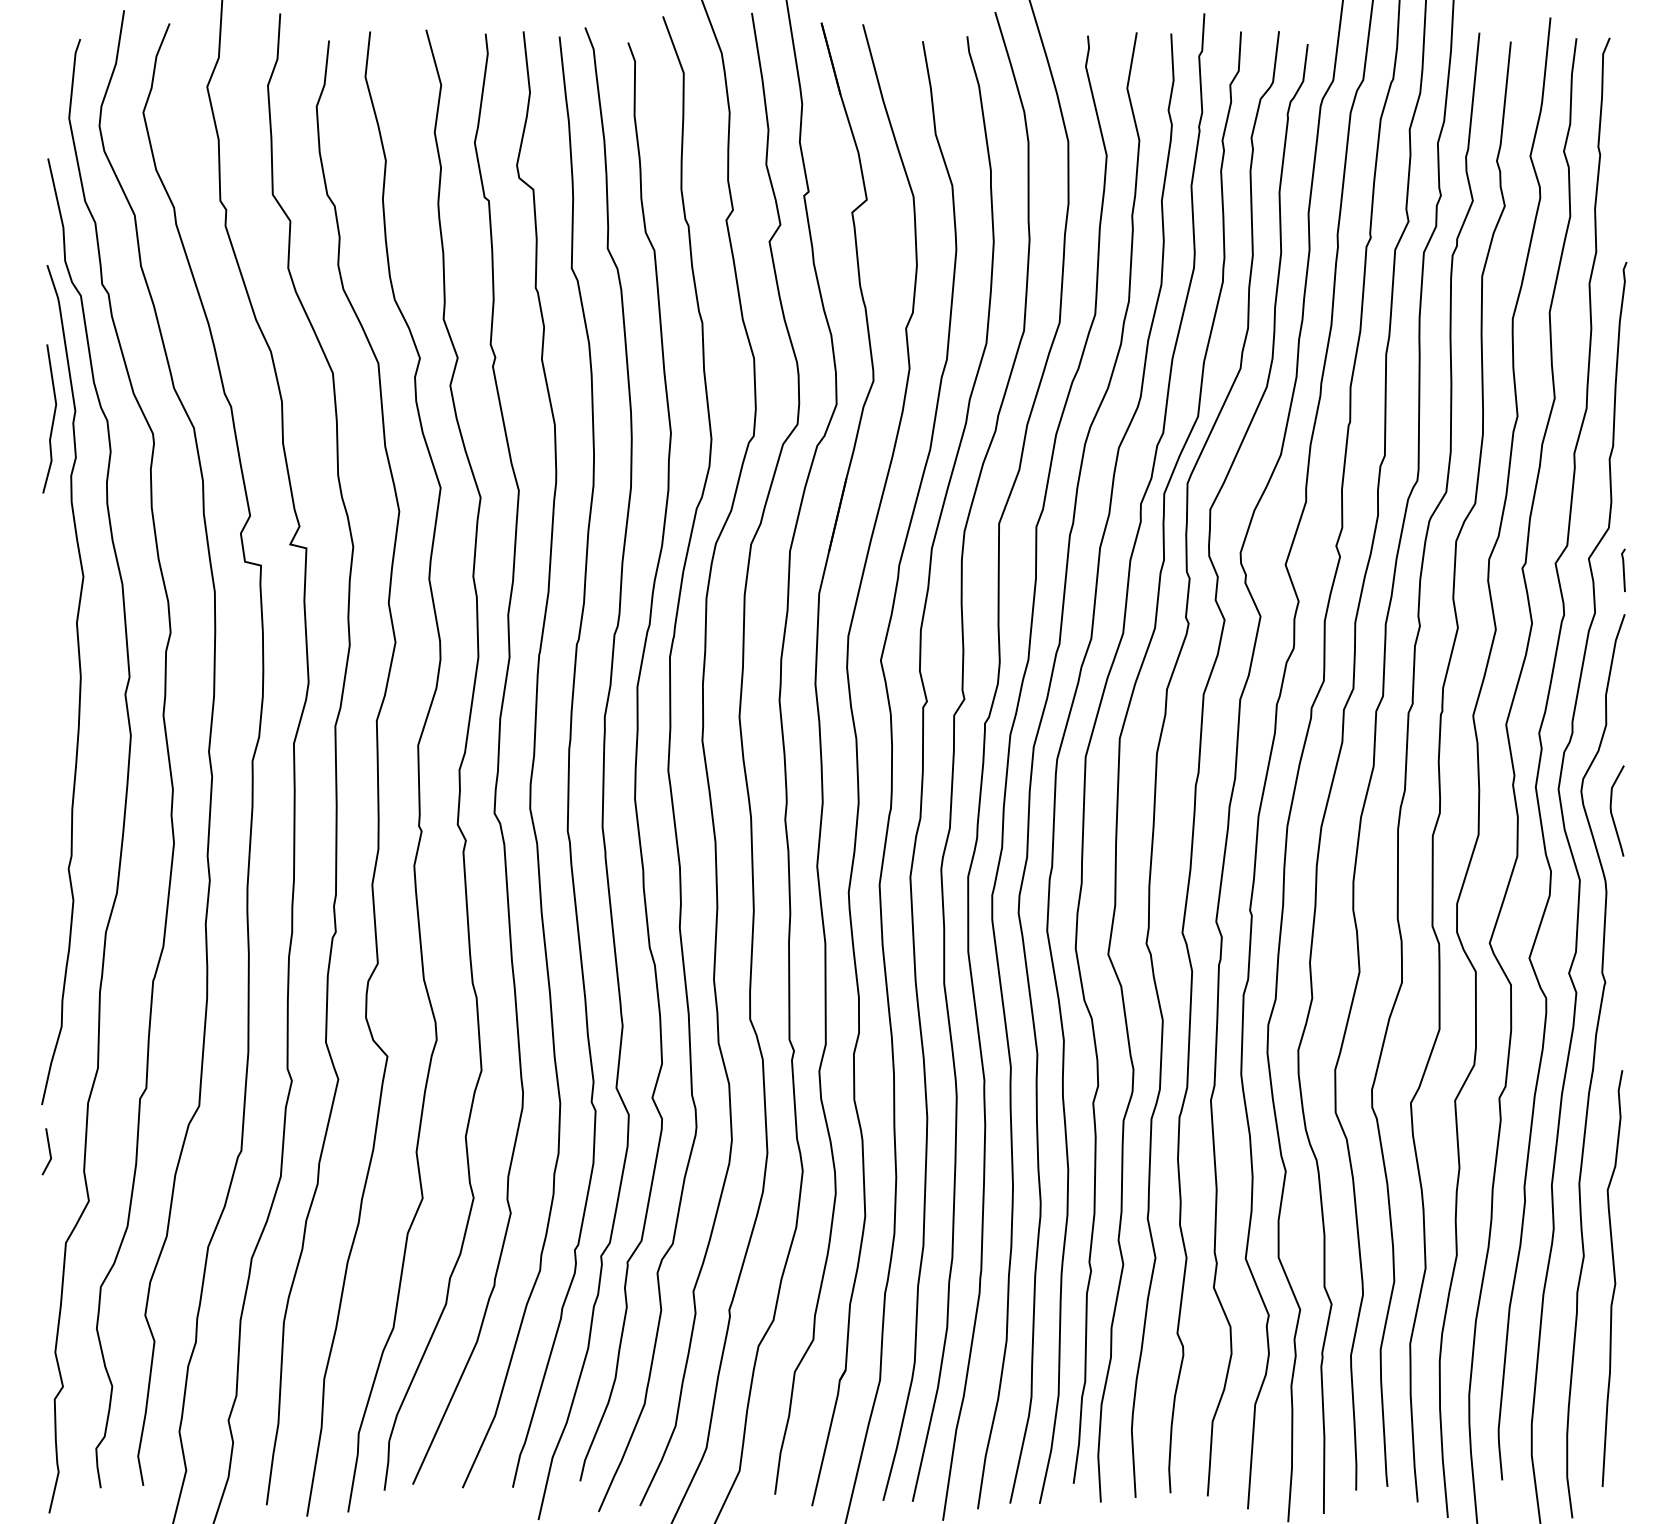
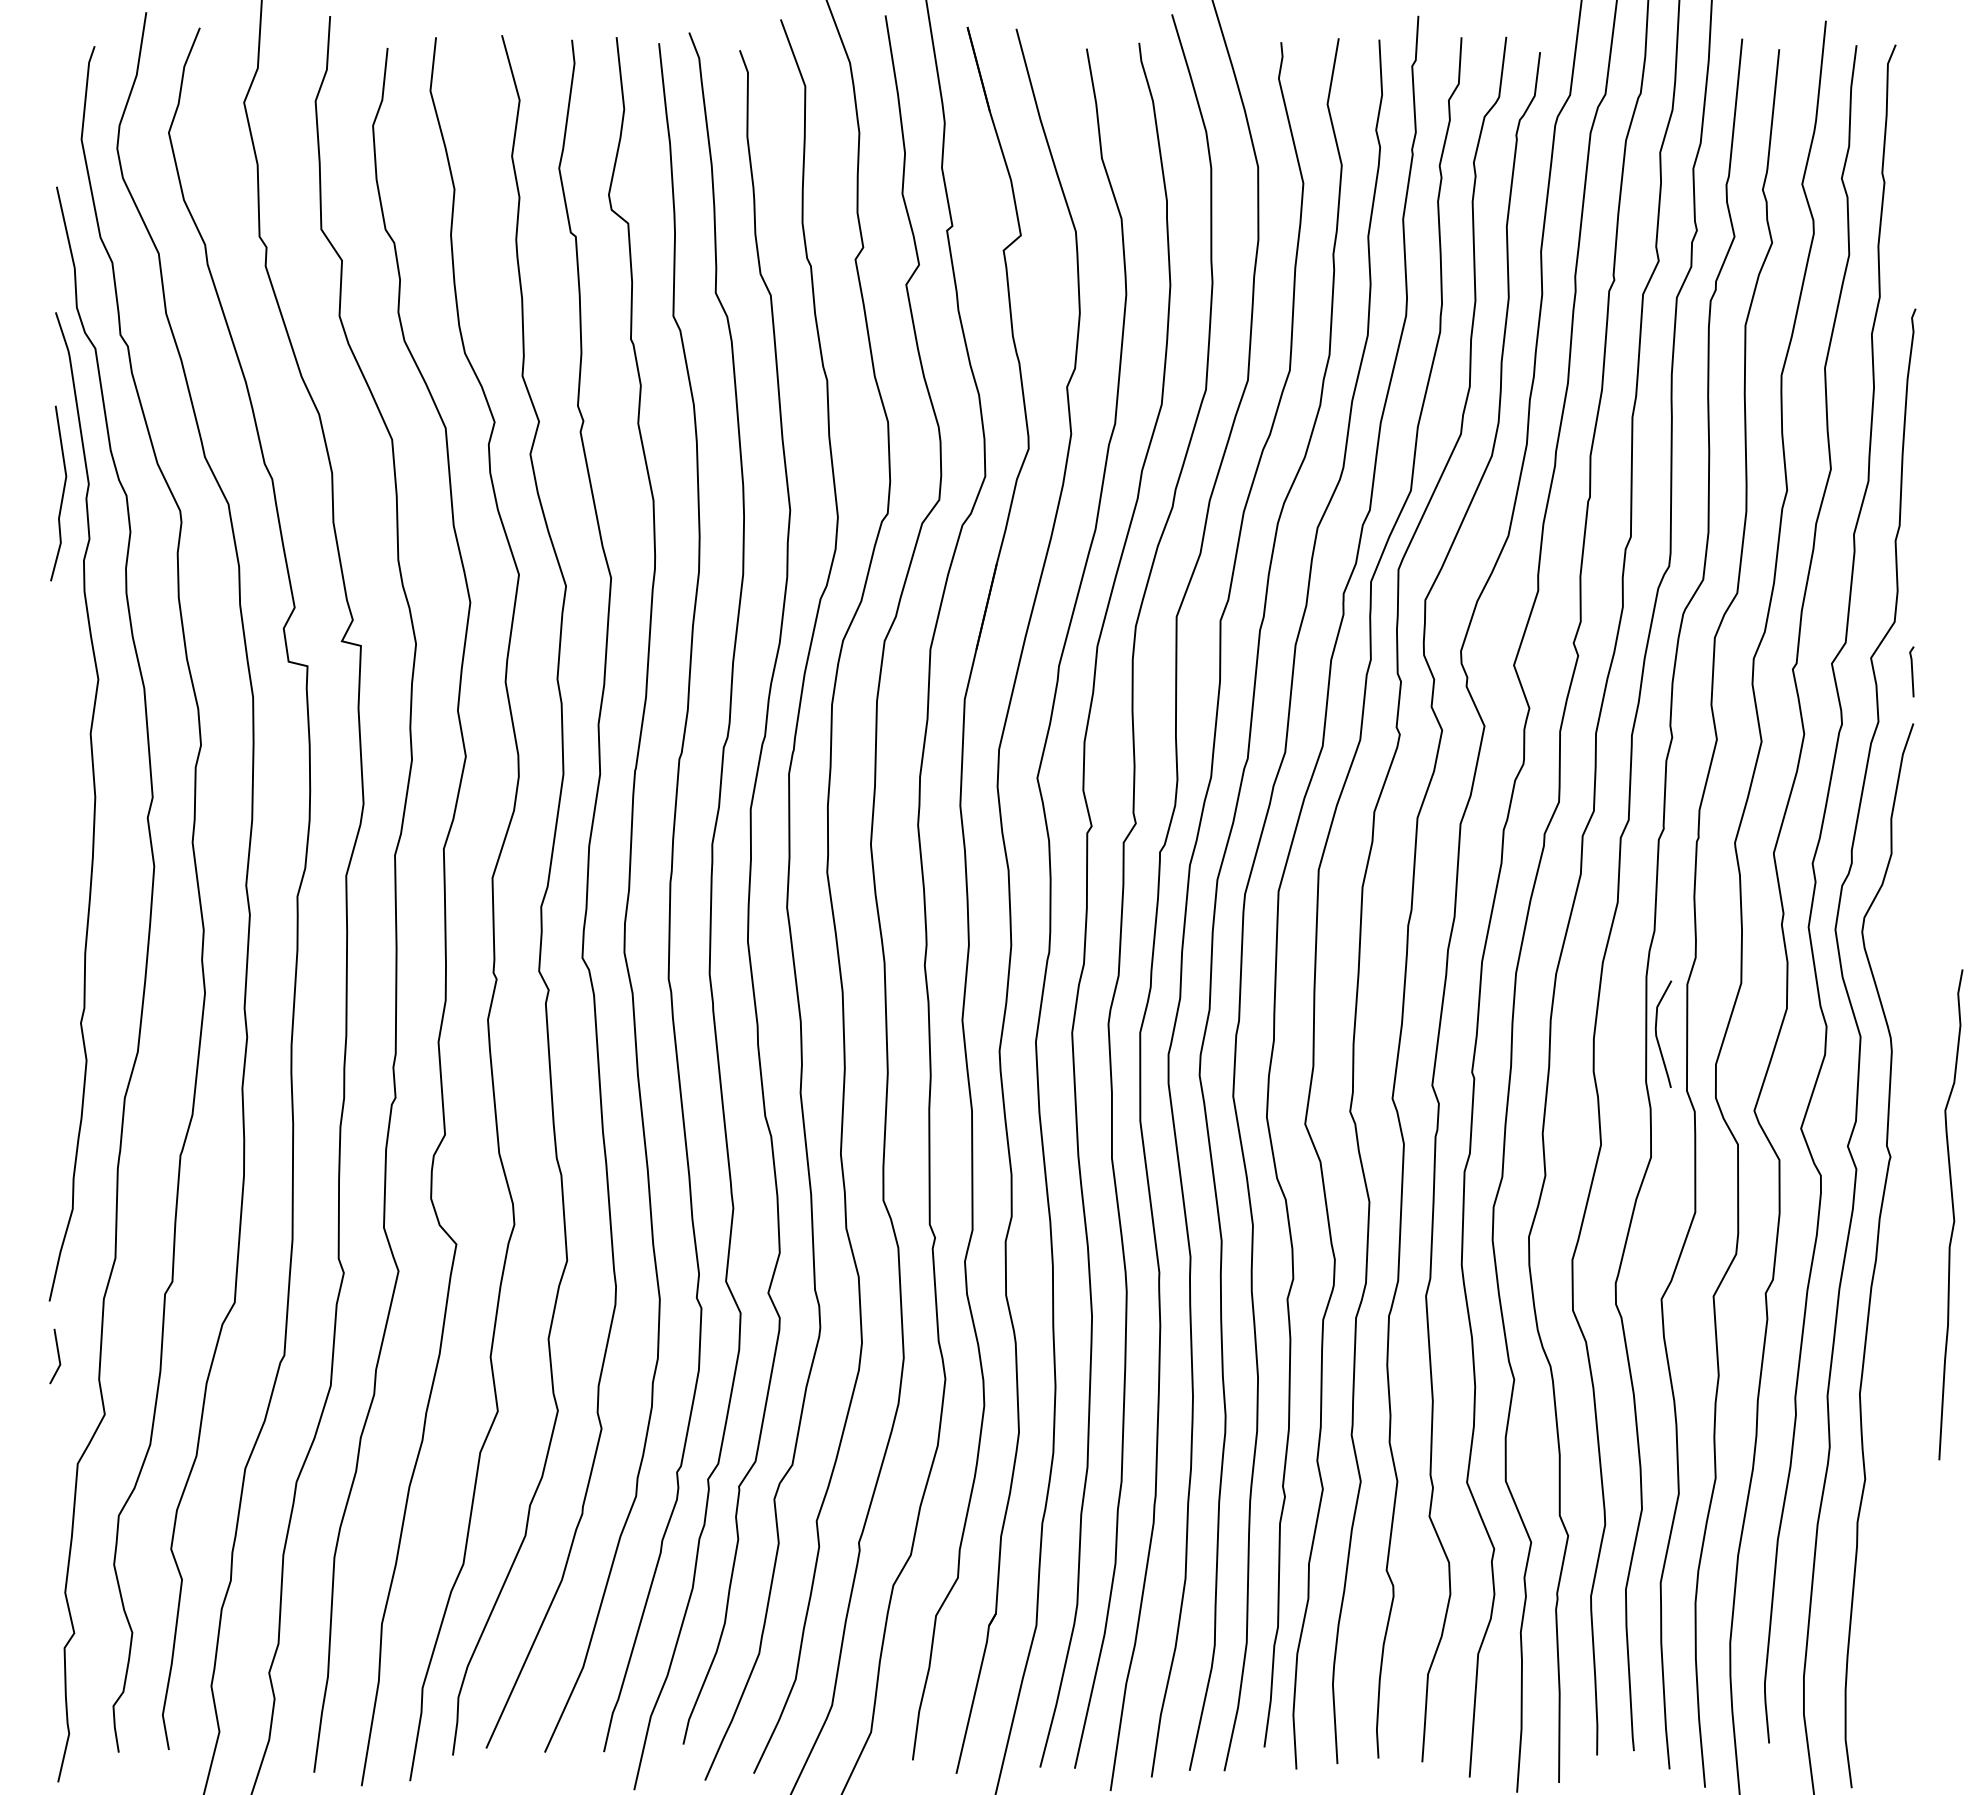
curve: (1612, 812) -> (1657, 1035), moved
curve: (1613, 1278) -> (1952, 1214), moved

